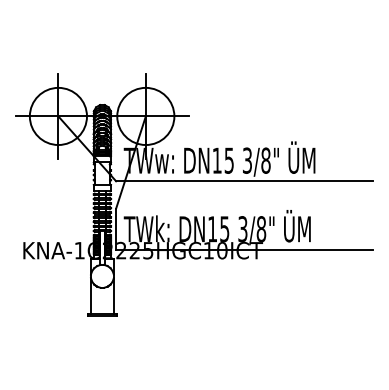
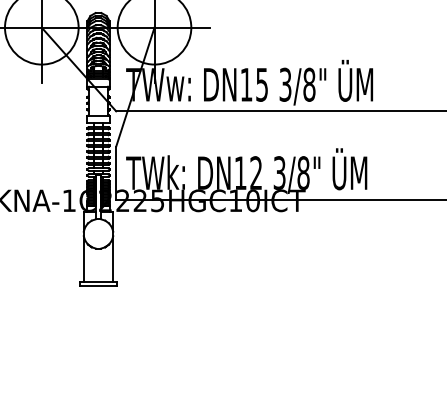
text: (224, 229) -> (255, 173), DN15 -> DN12

